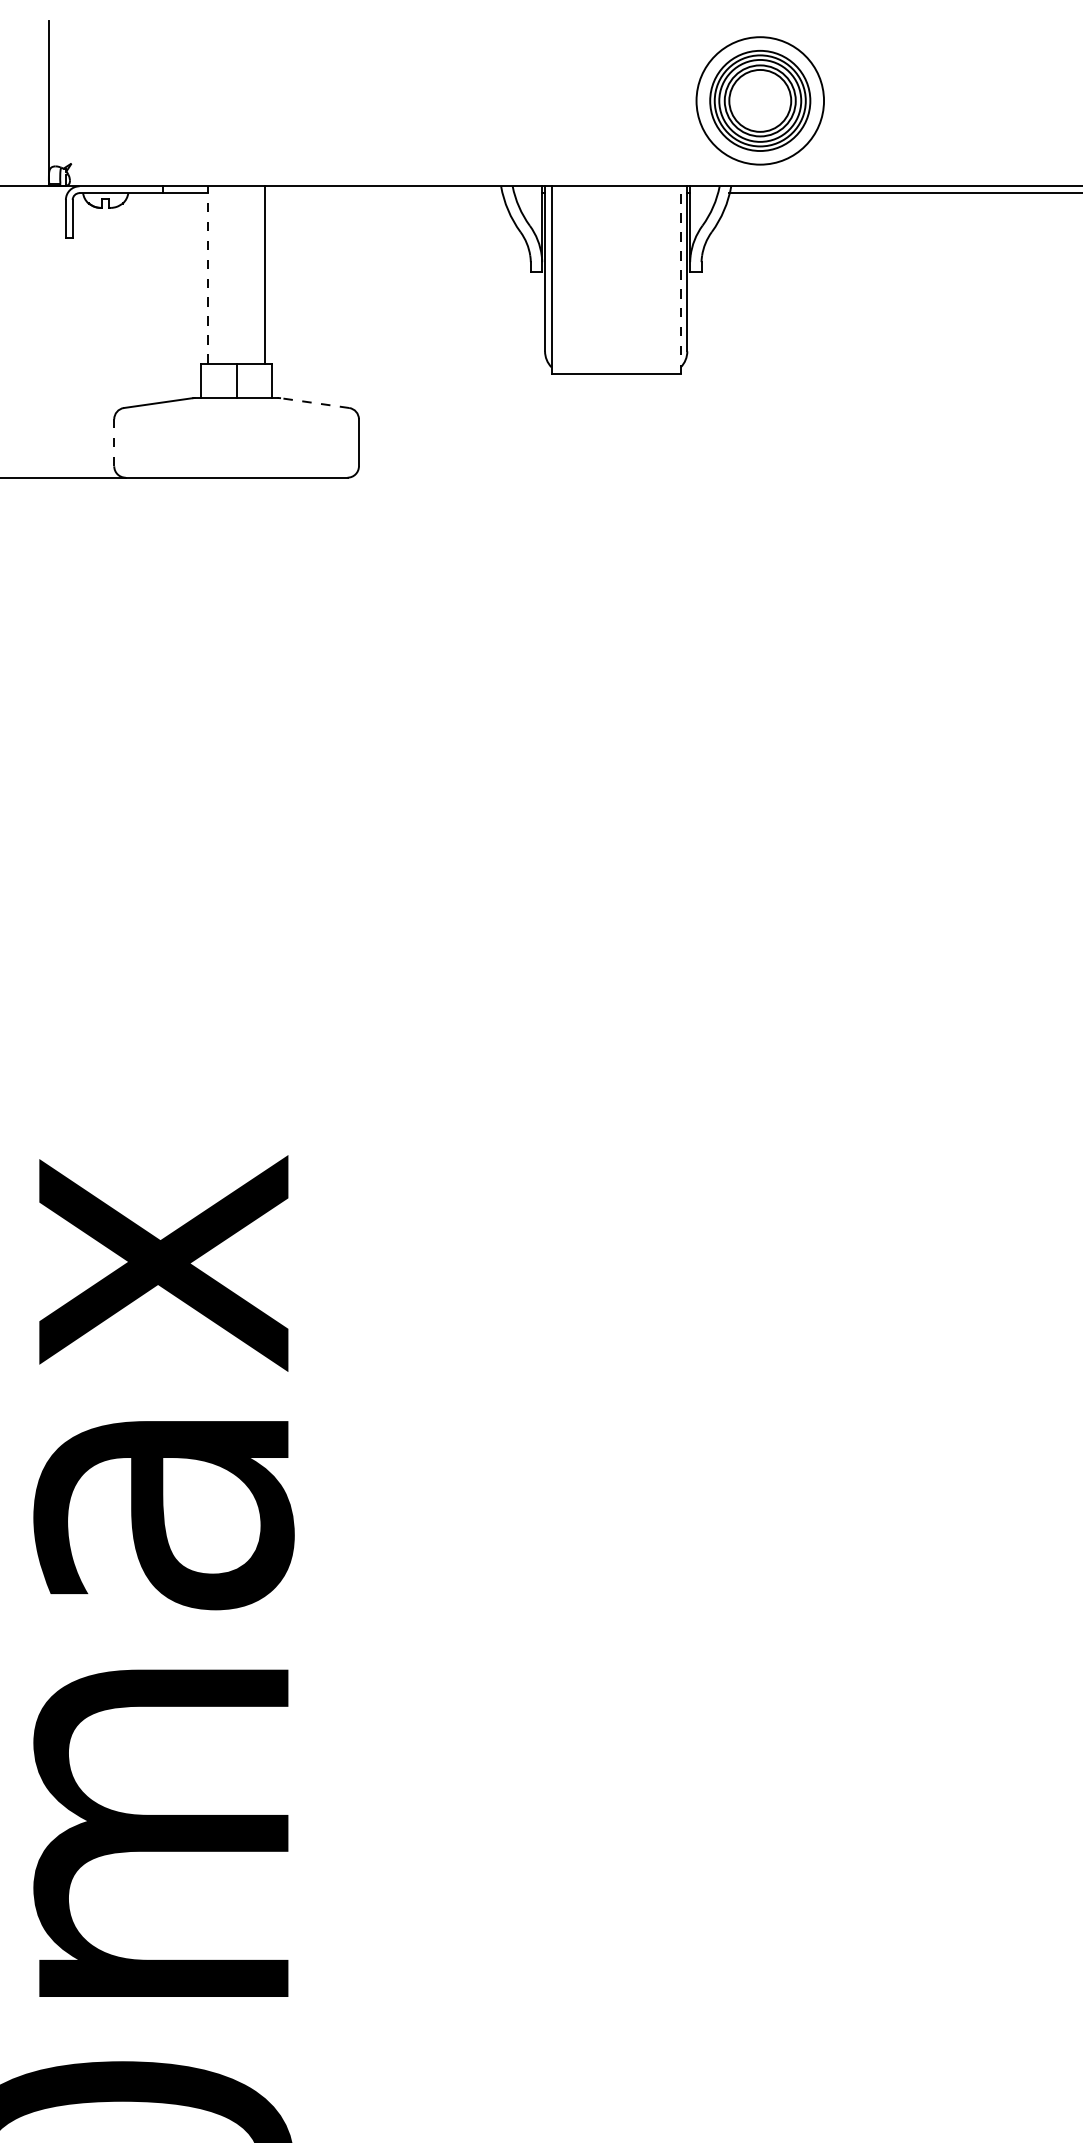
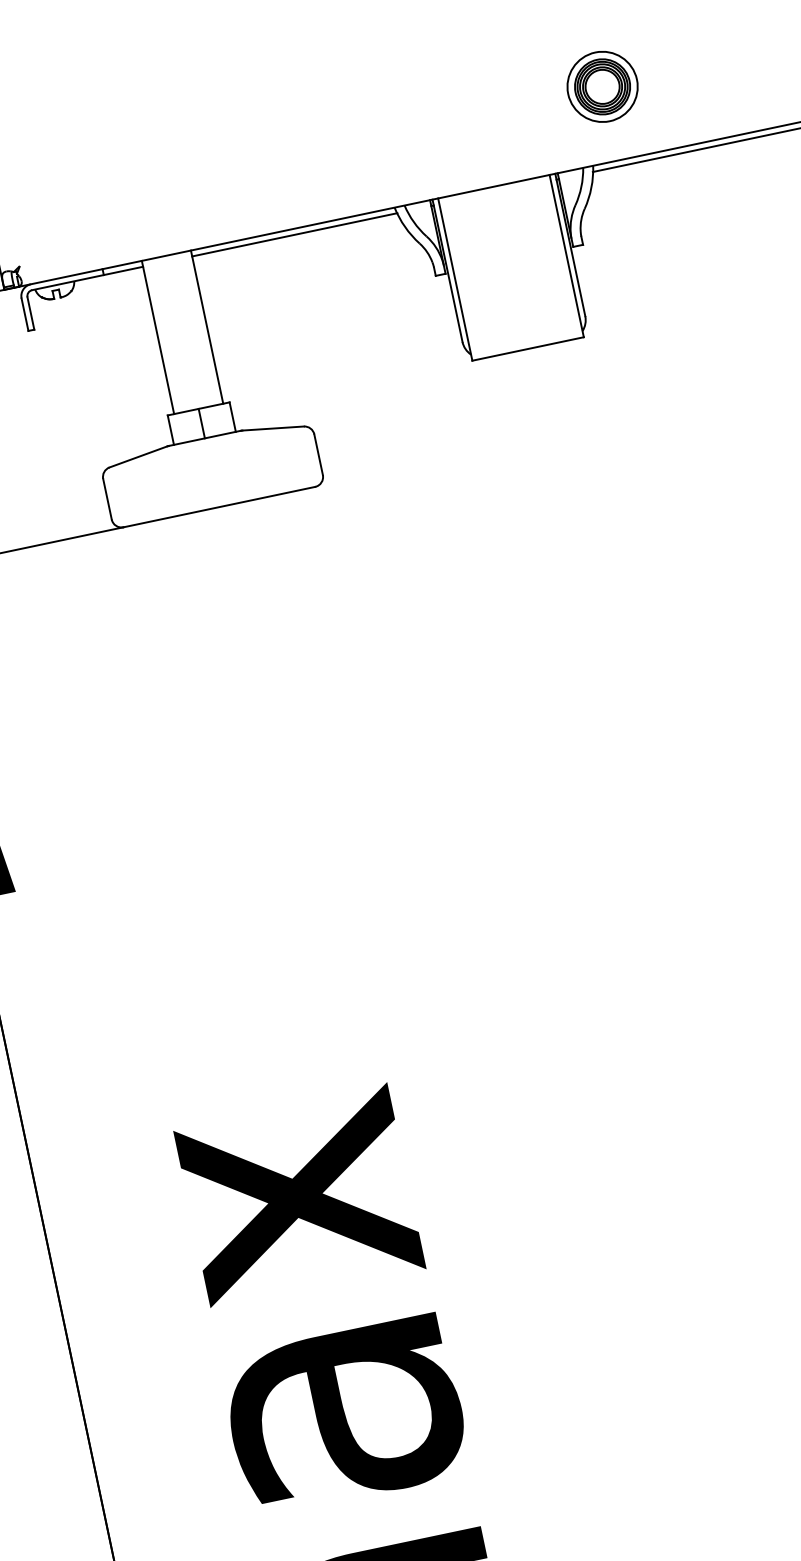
part: (759, 100) -> (601, 86), size x0.62
line: (383, 193) -> (294, 235), added
line: (208, 275) -> (158, 337), dashed -> solid
line: (680, 279) -> (566, 255), dashed -> solid
line: (314, 403) -> (273, 428), dashed -> solid
line: (114, 442) -> (107, 498), dashed -> solid

